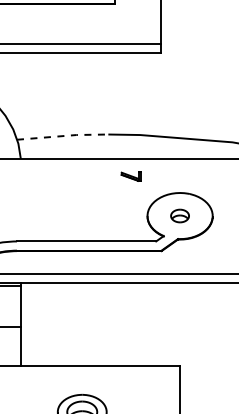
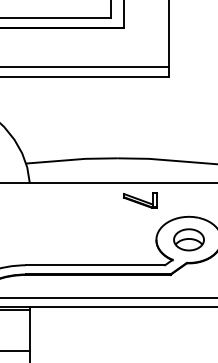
line: (63, 136) -> (72, 160), dashed -> solid
part: (131, 176) -> (140, 200), size x1.67
part: (179, 215) -> (188, 239), size x1.67

